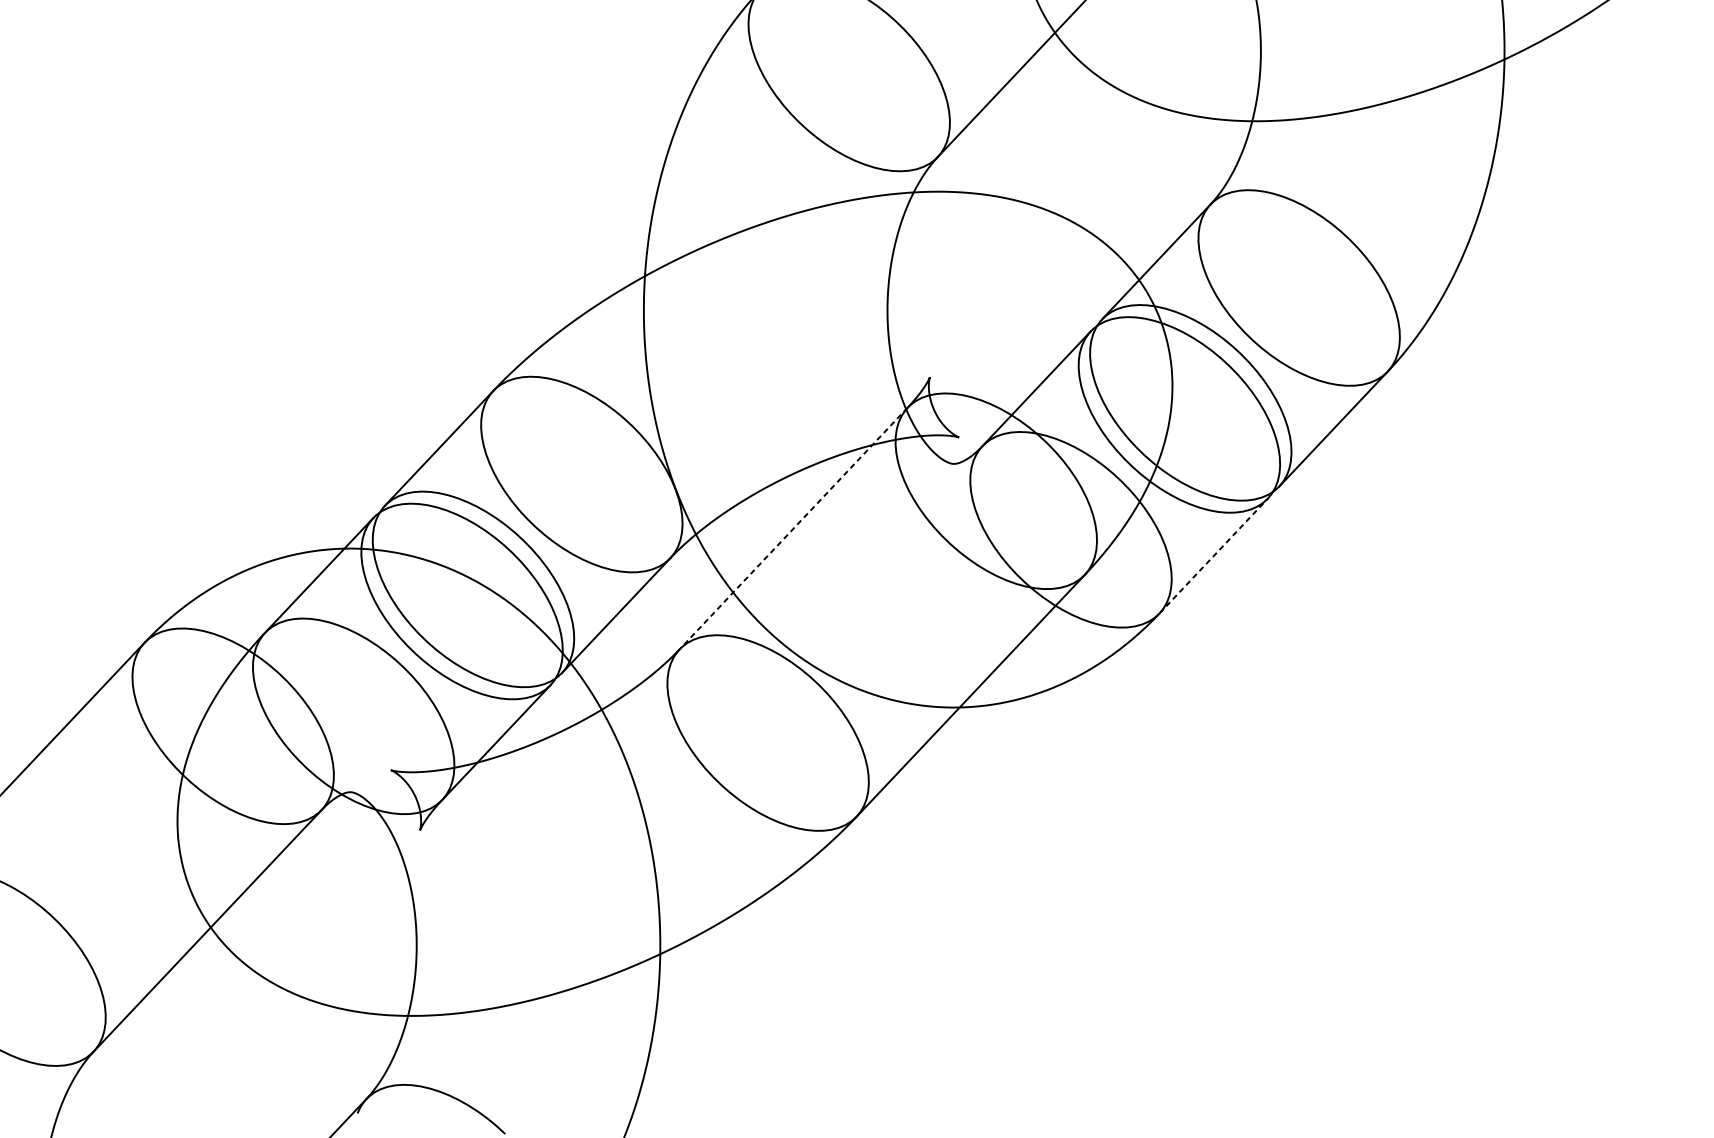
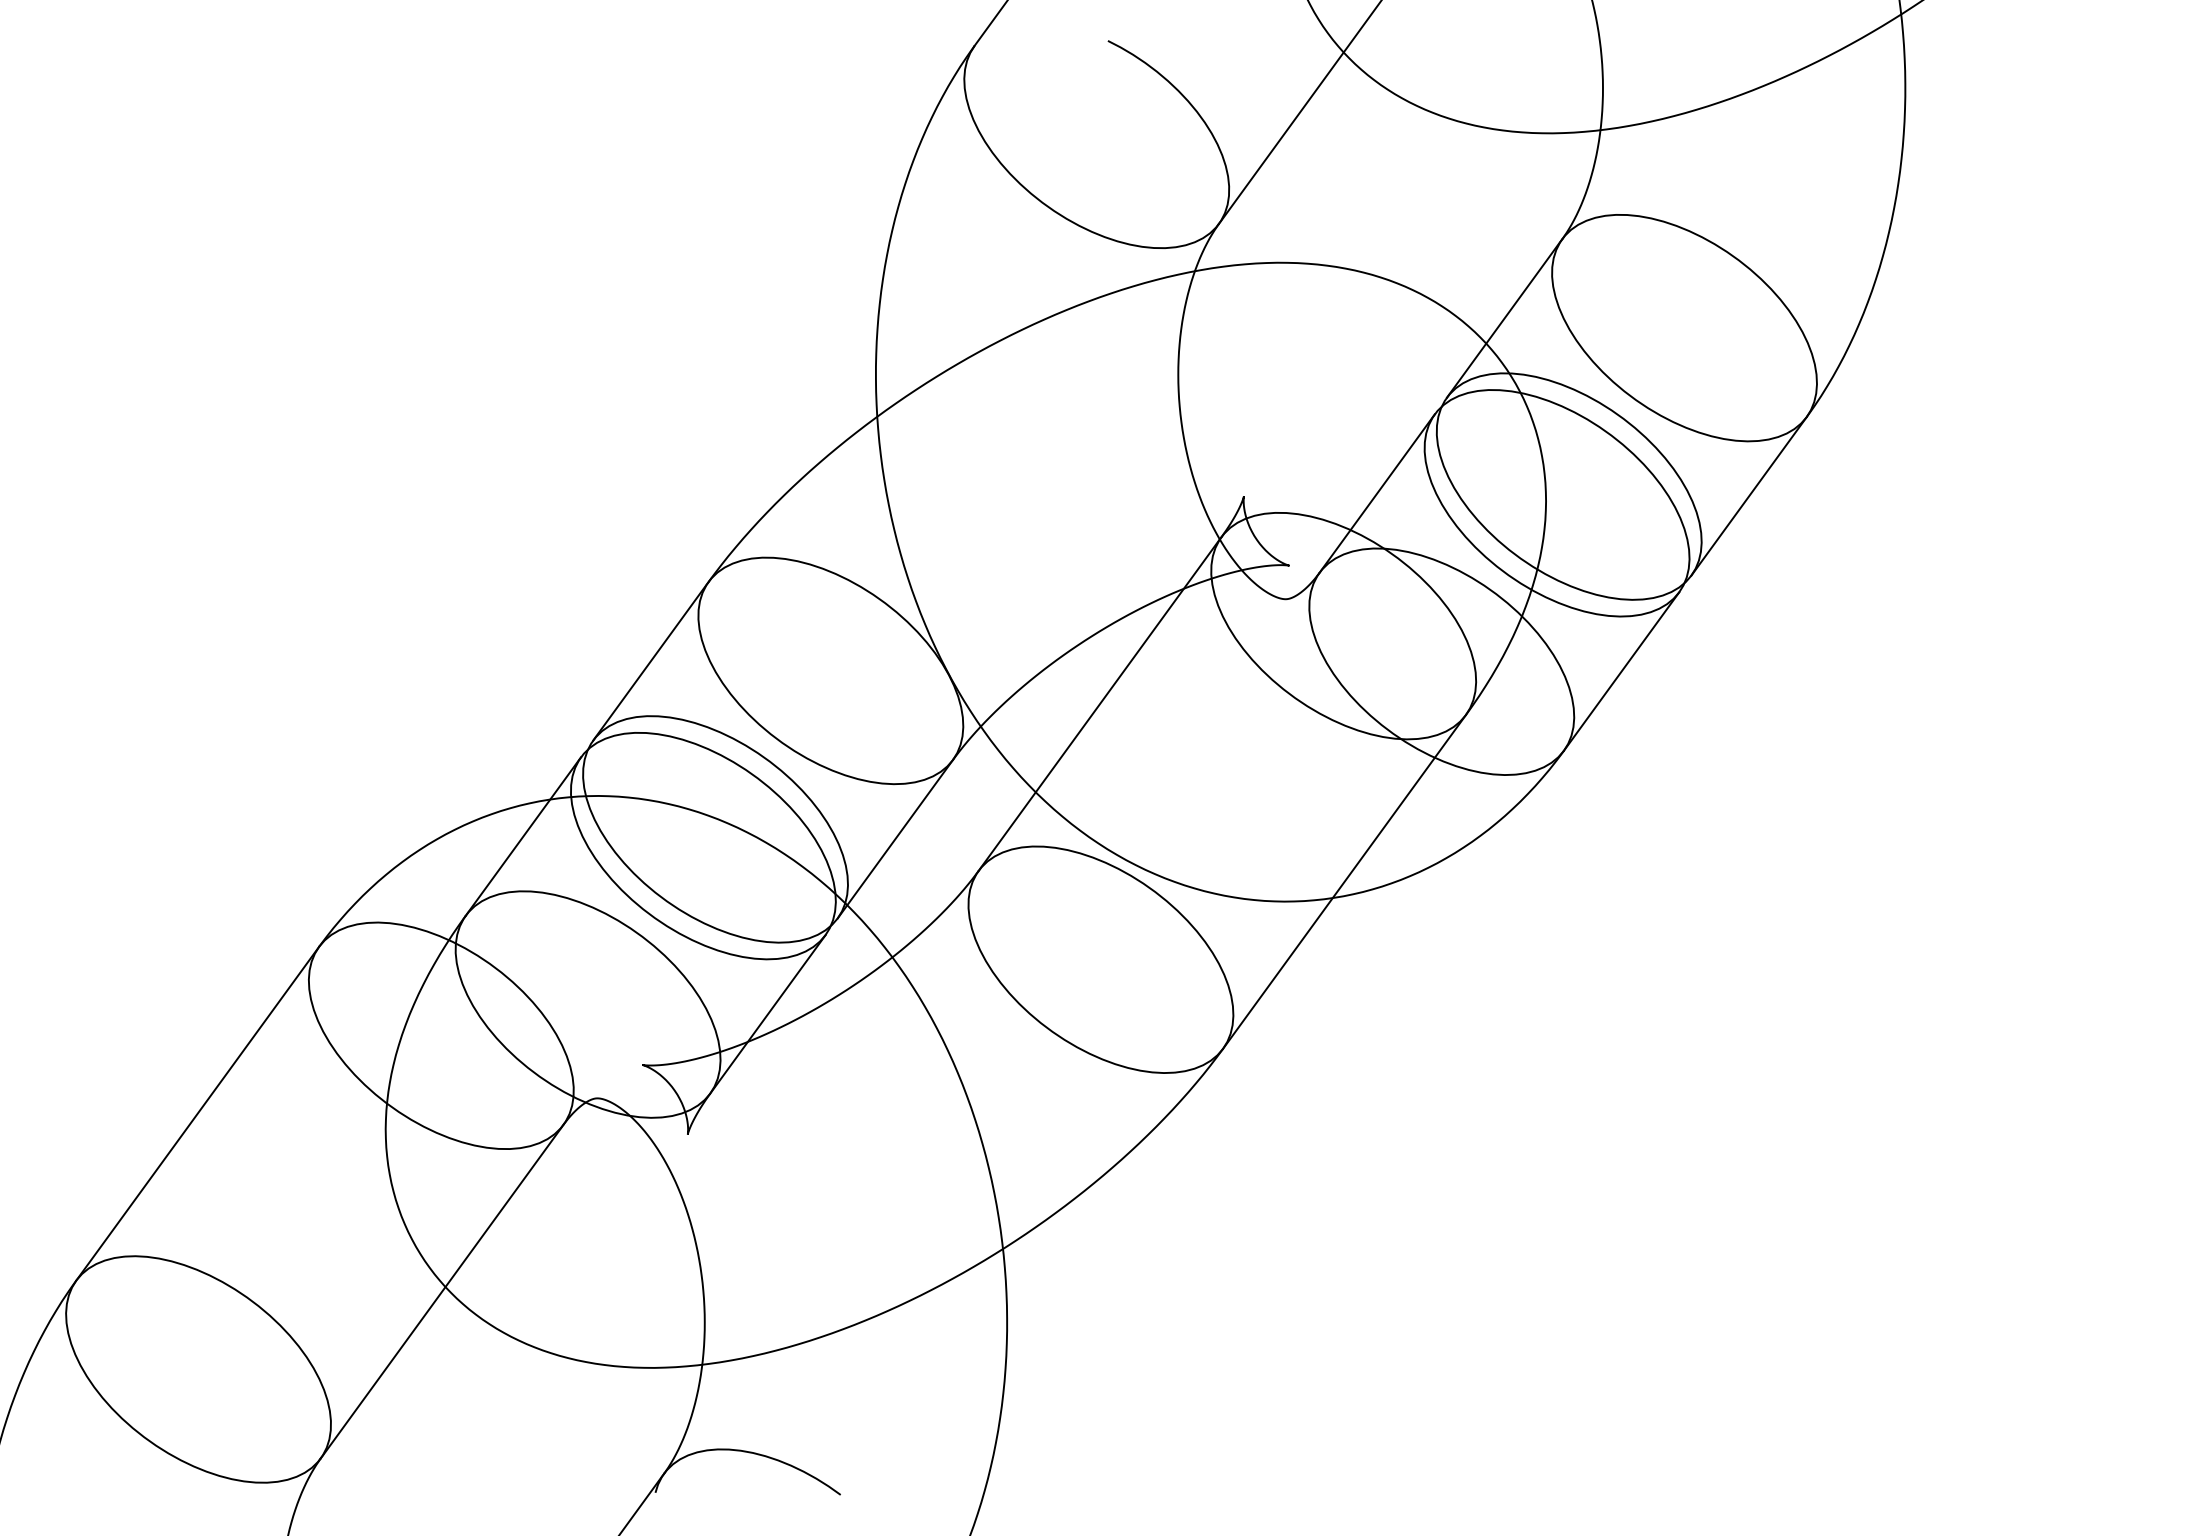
line: (793, 528) -> (1099, 704), dashed -> solid
line: (1213, 555) -> (1621, 671), dashed -> solid

